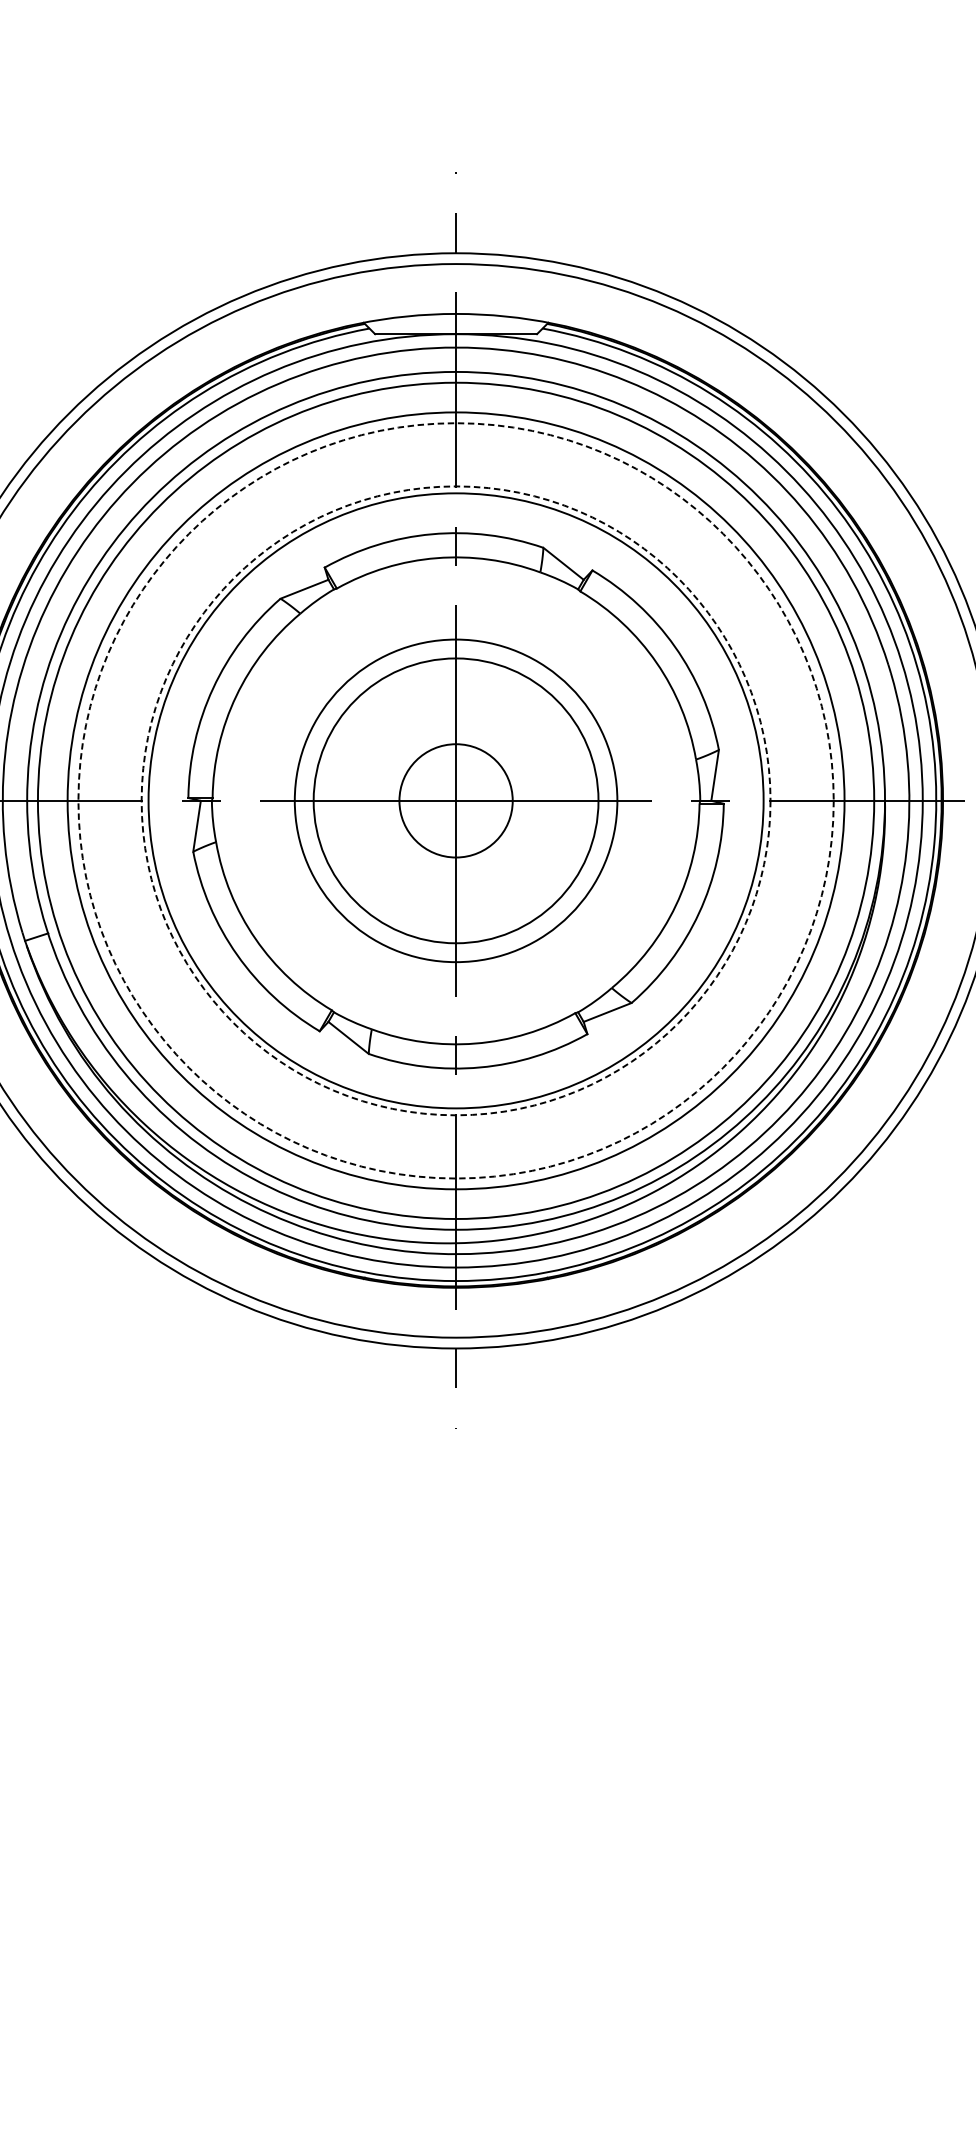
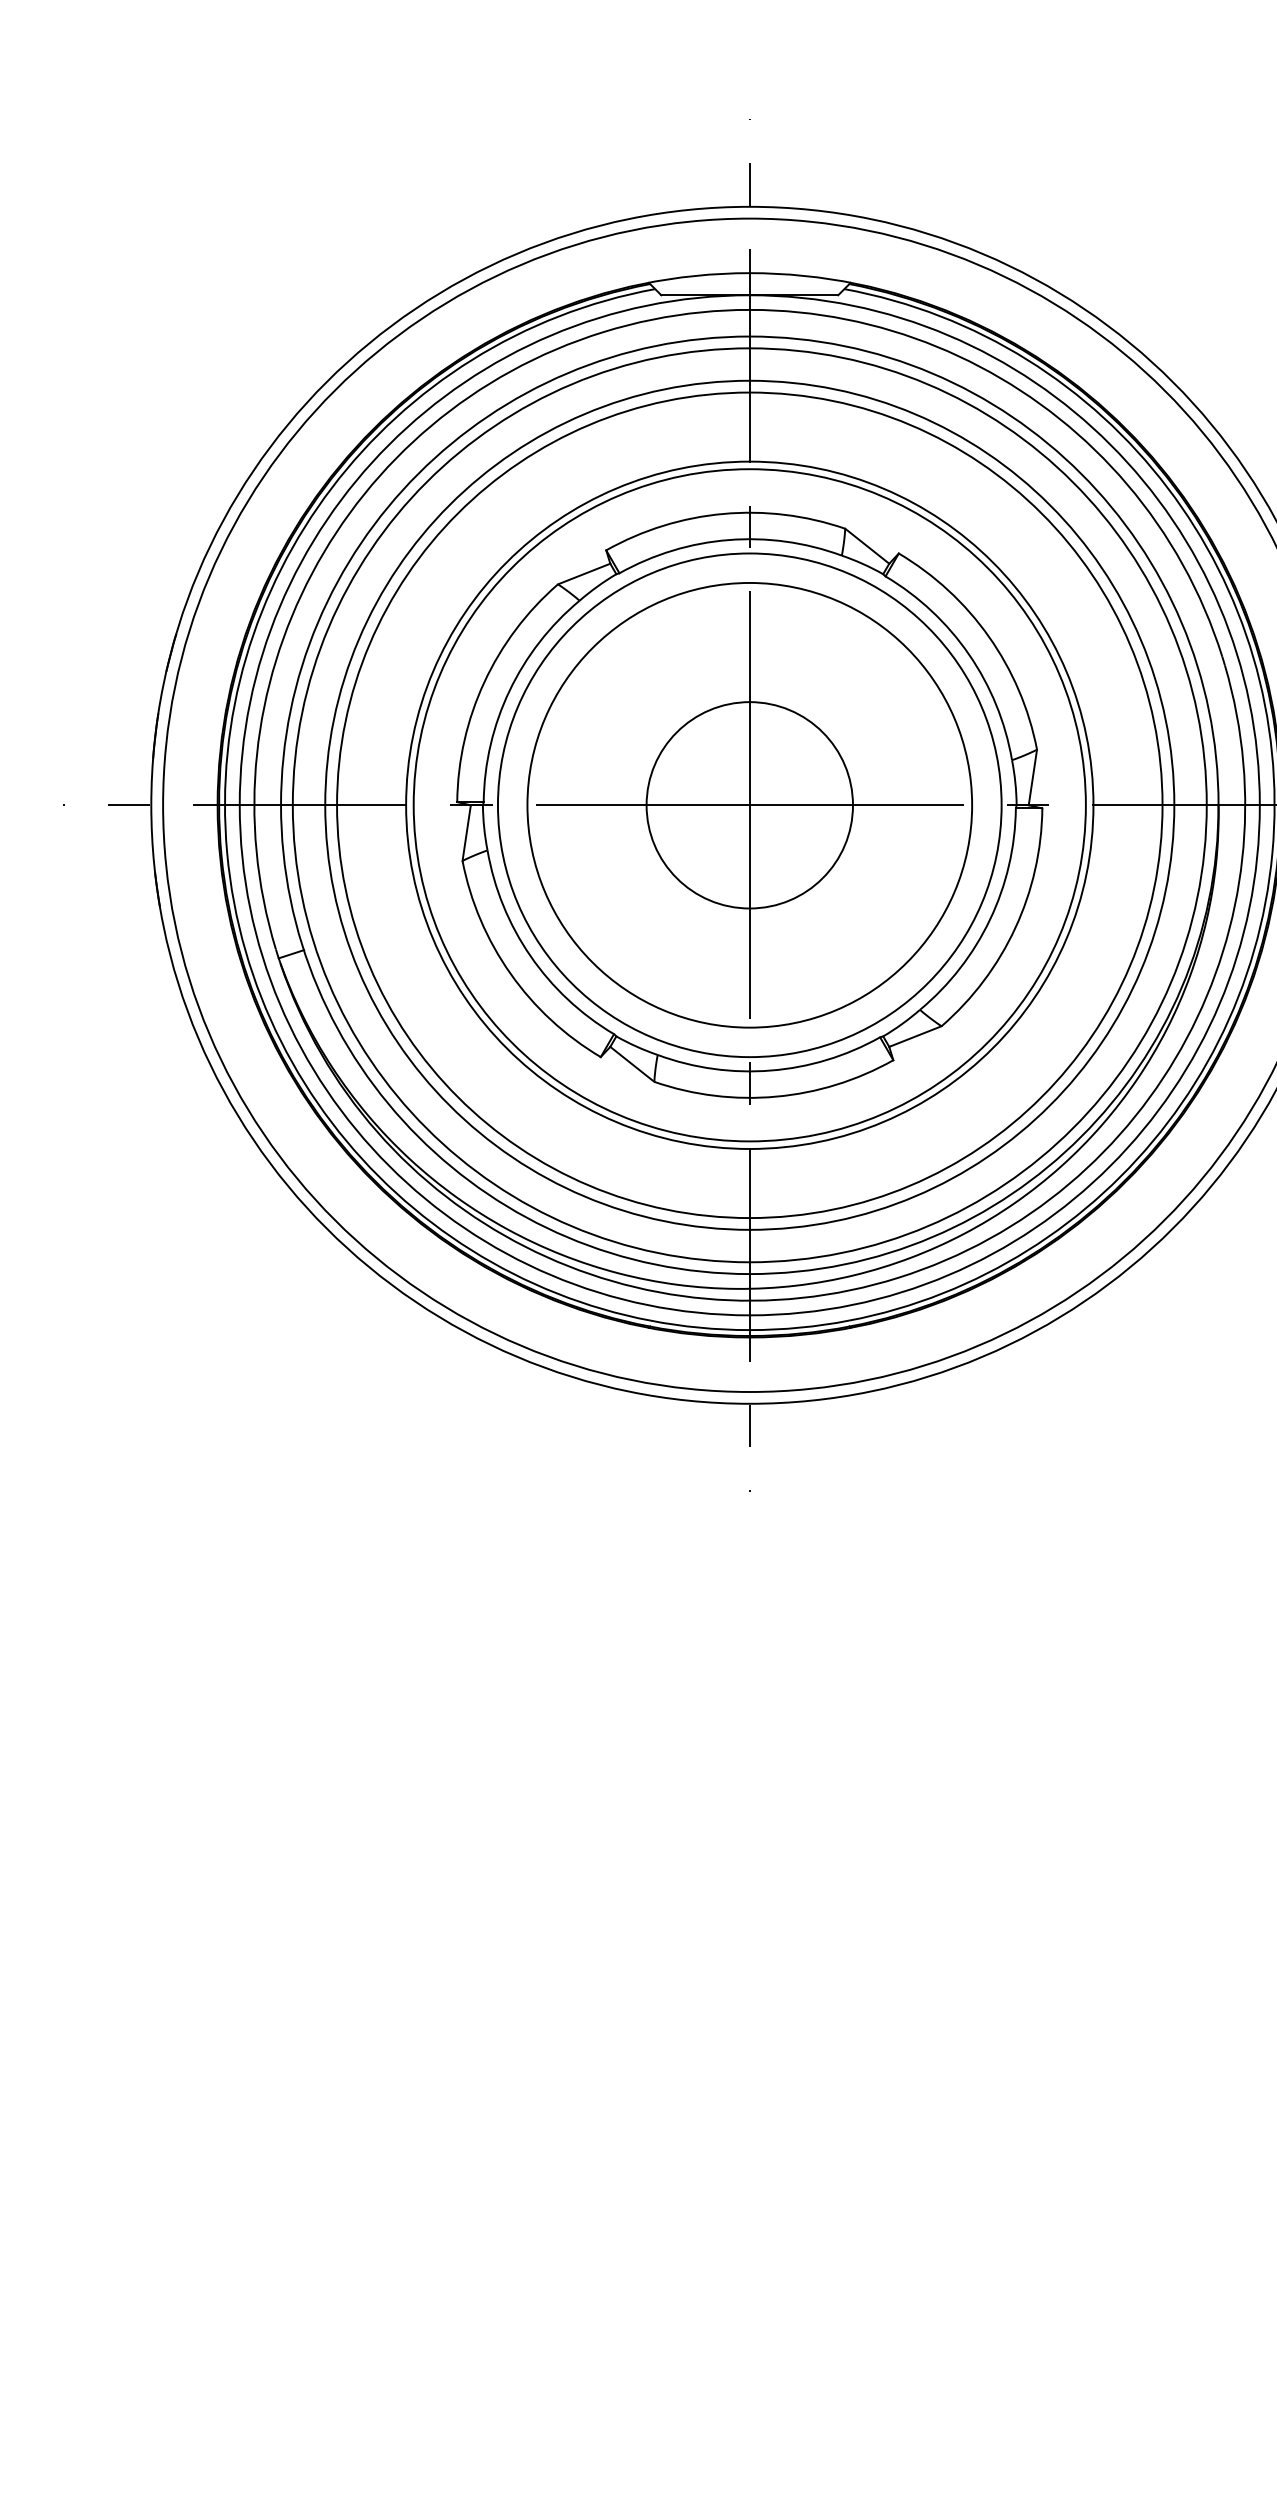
circle: (455, 800) -> (749, 804), dashed -> solid
circle: (455, 800) -> (749, 804), size x1.43
circle: (455, 801) -> (749, 805), dashed -> solid
circle: (455, 801) -> (749, 805), size x1.43
circle: (455, 801) -> (749, 805), size x1.67

